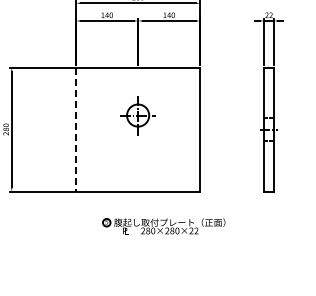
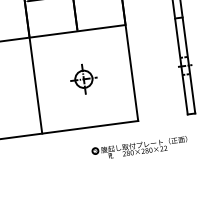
part: (137, 115) -> (83, 79), moved
line: (76, 130) -> (36, 86), dashed -> solid
part: (163, 226) -> (139, 148), moved

